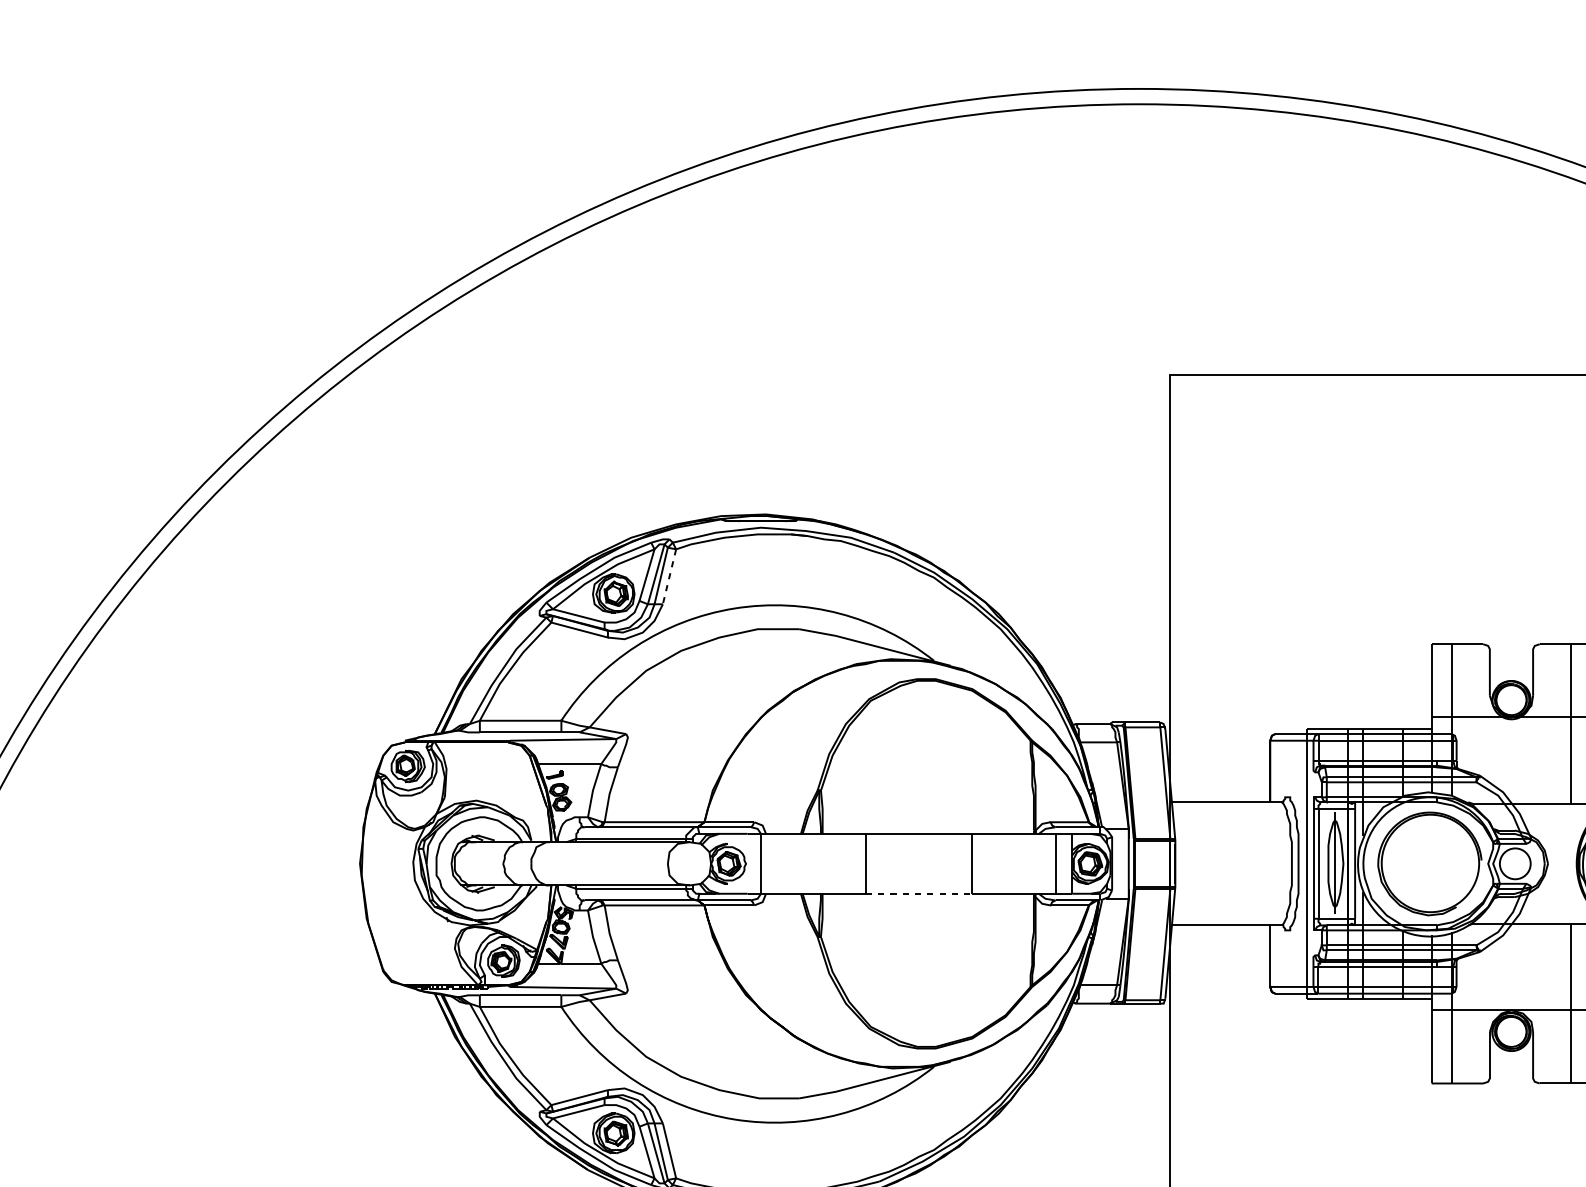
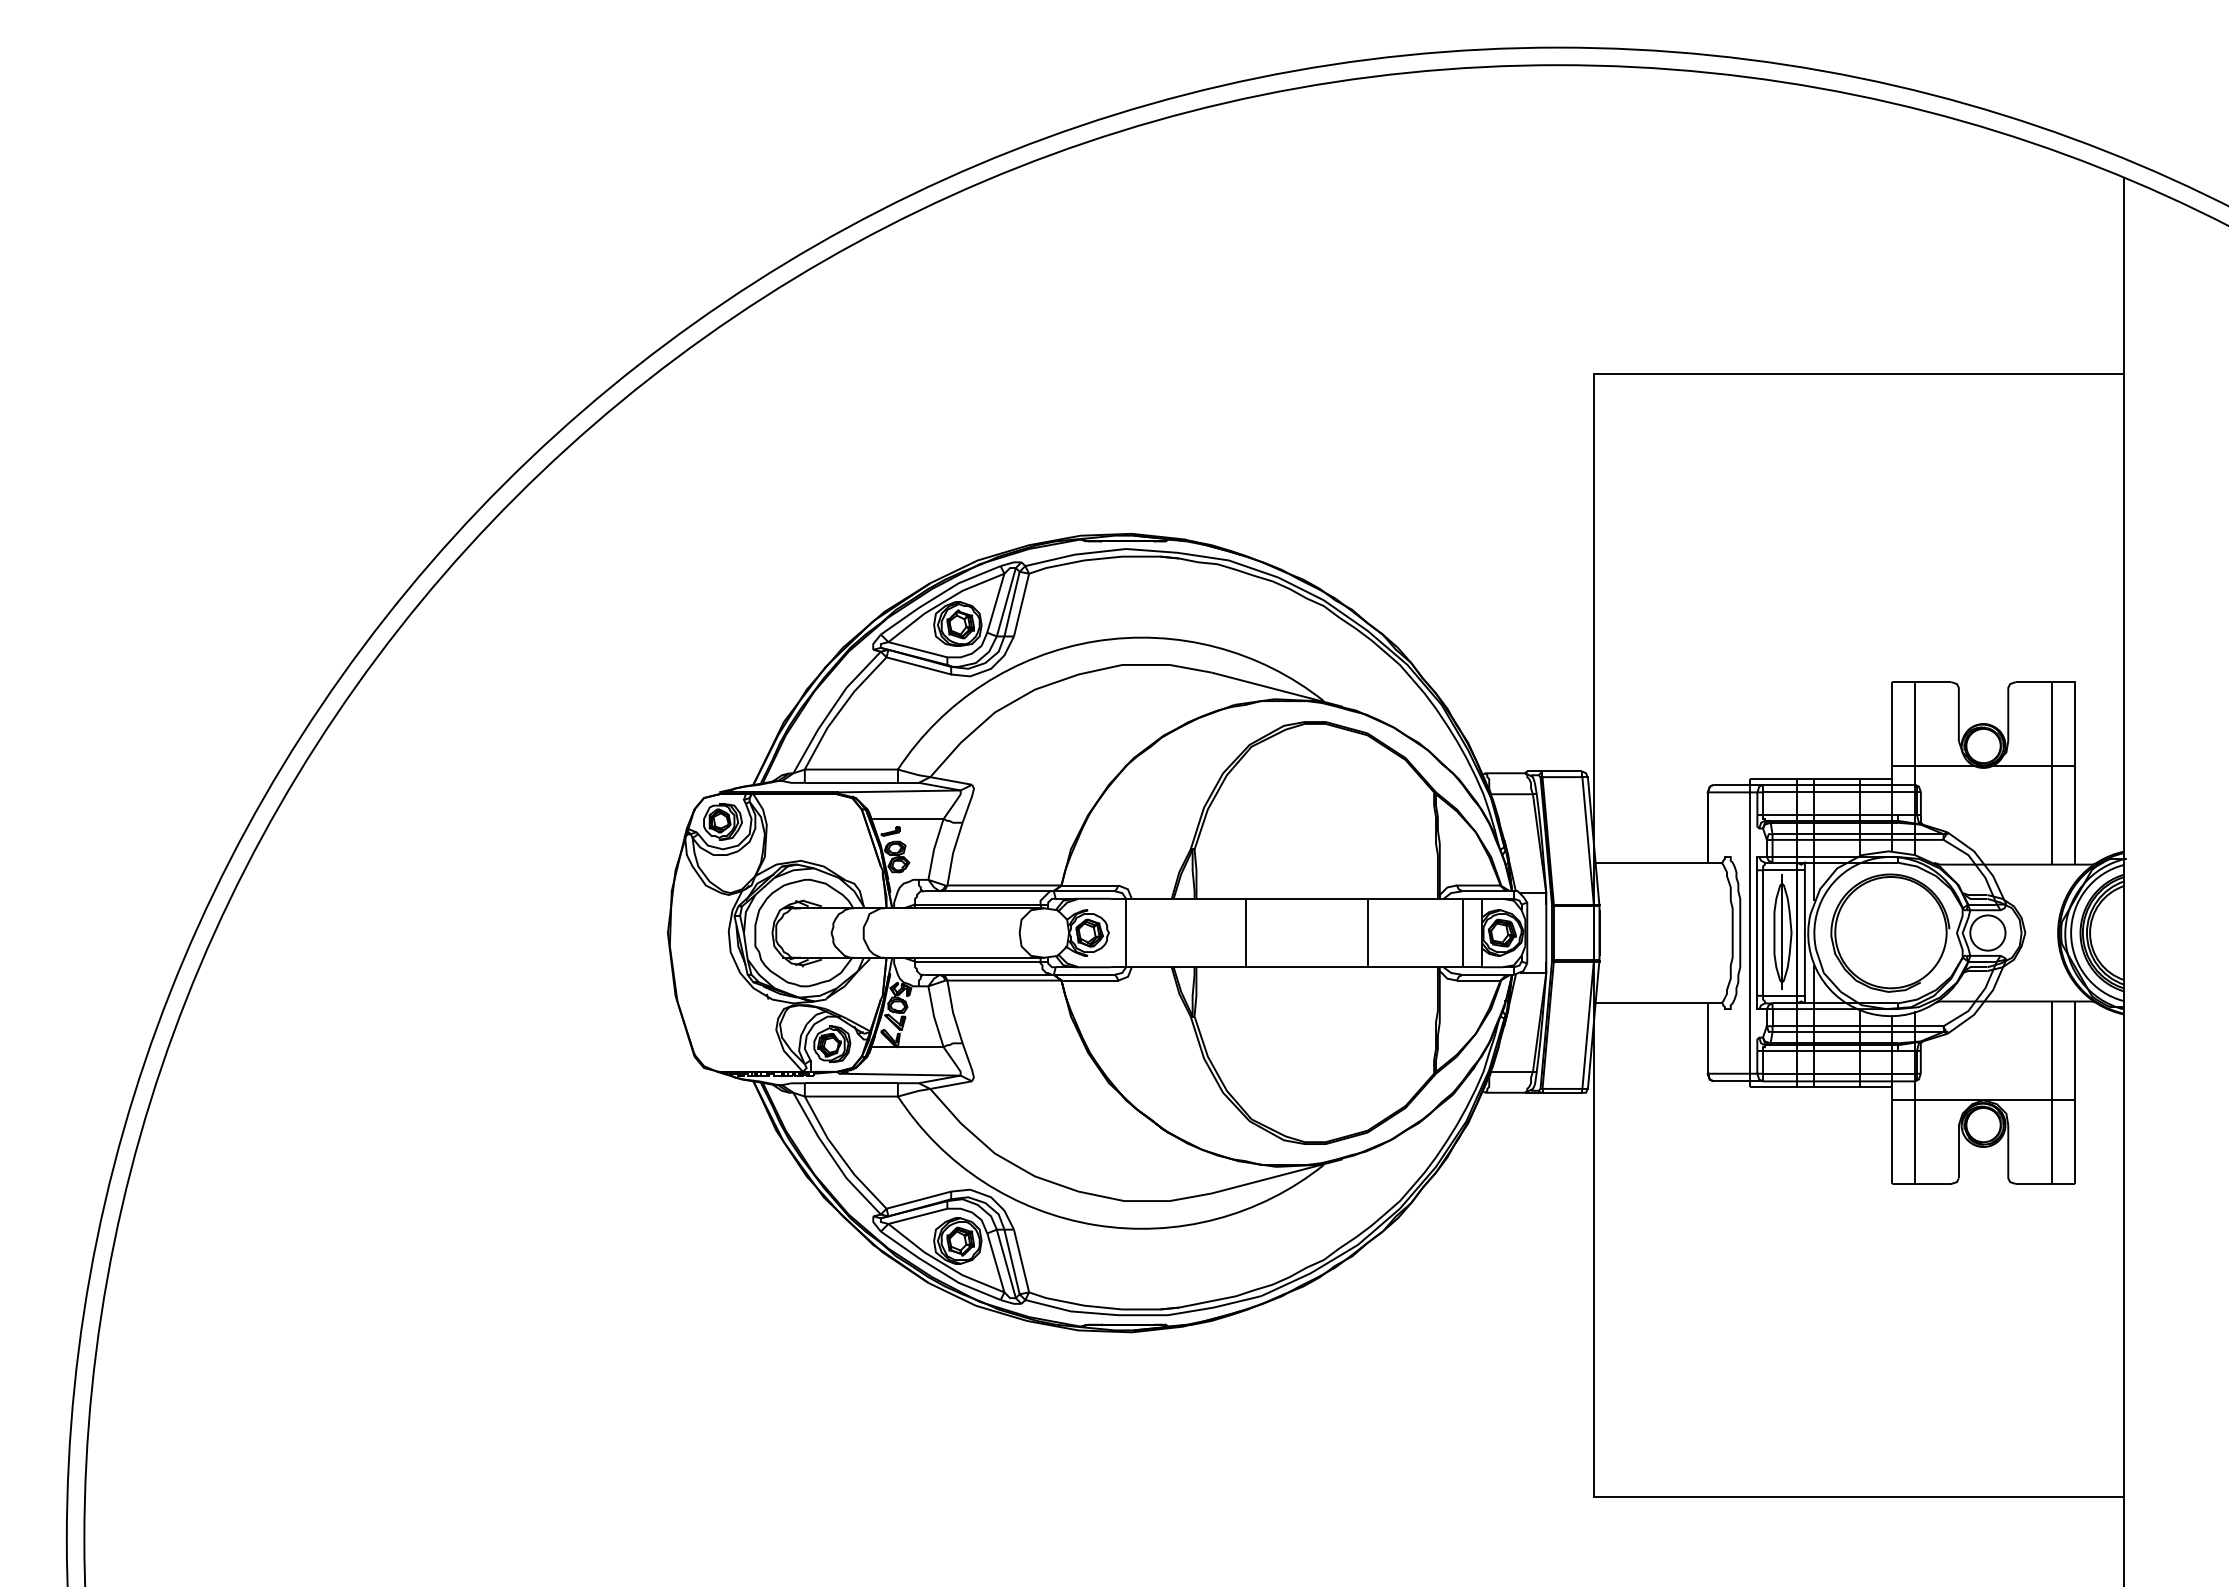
line: (669, 577) -> (1021, 605), dashed -> solid
line: (918, 893) -> (1306, 967), dashed -> solid

